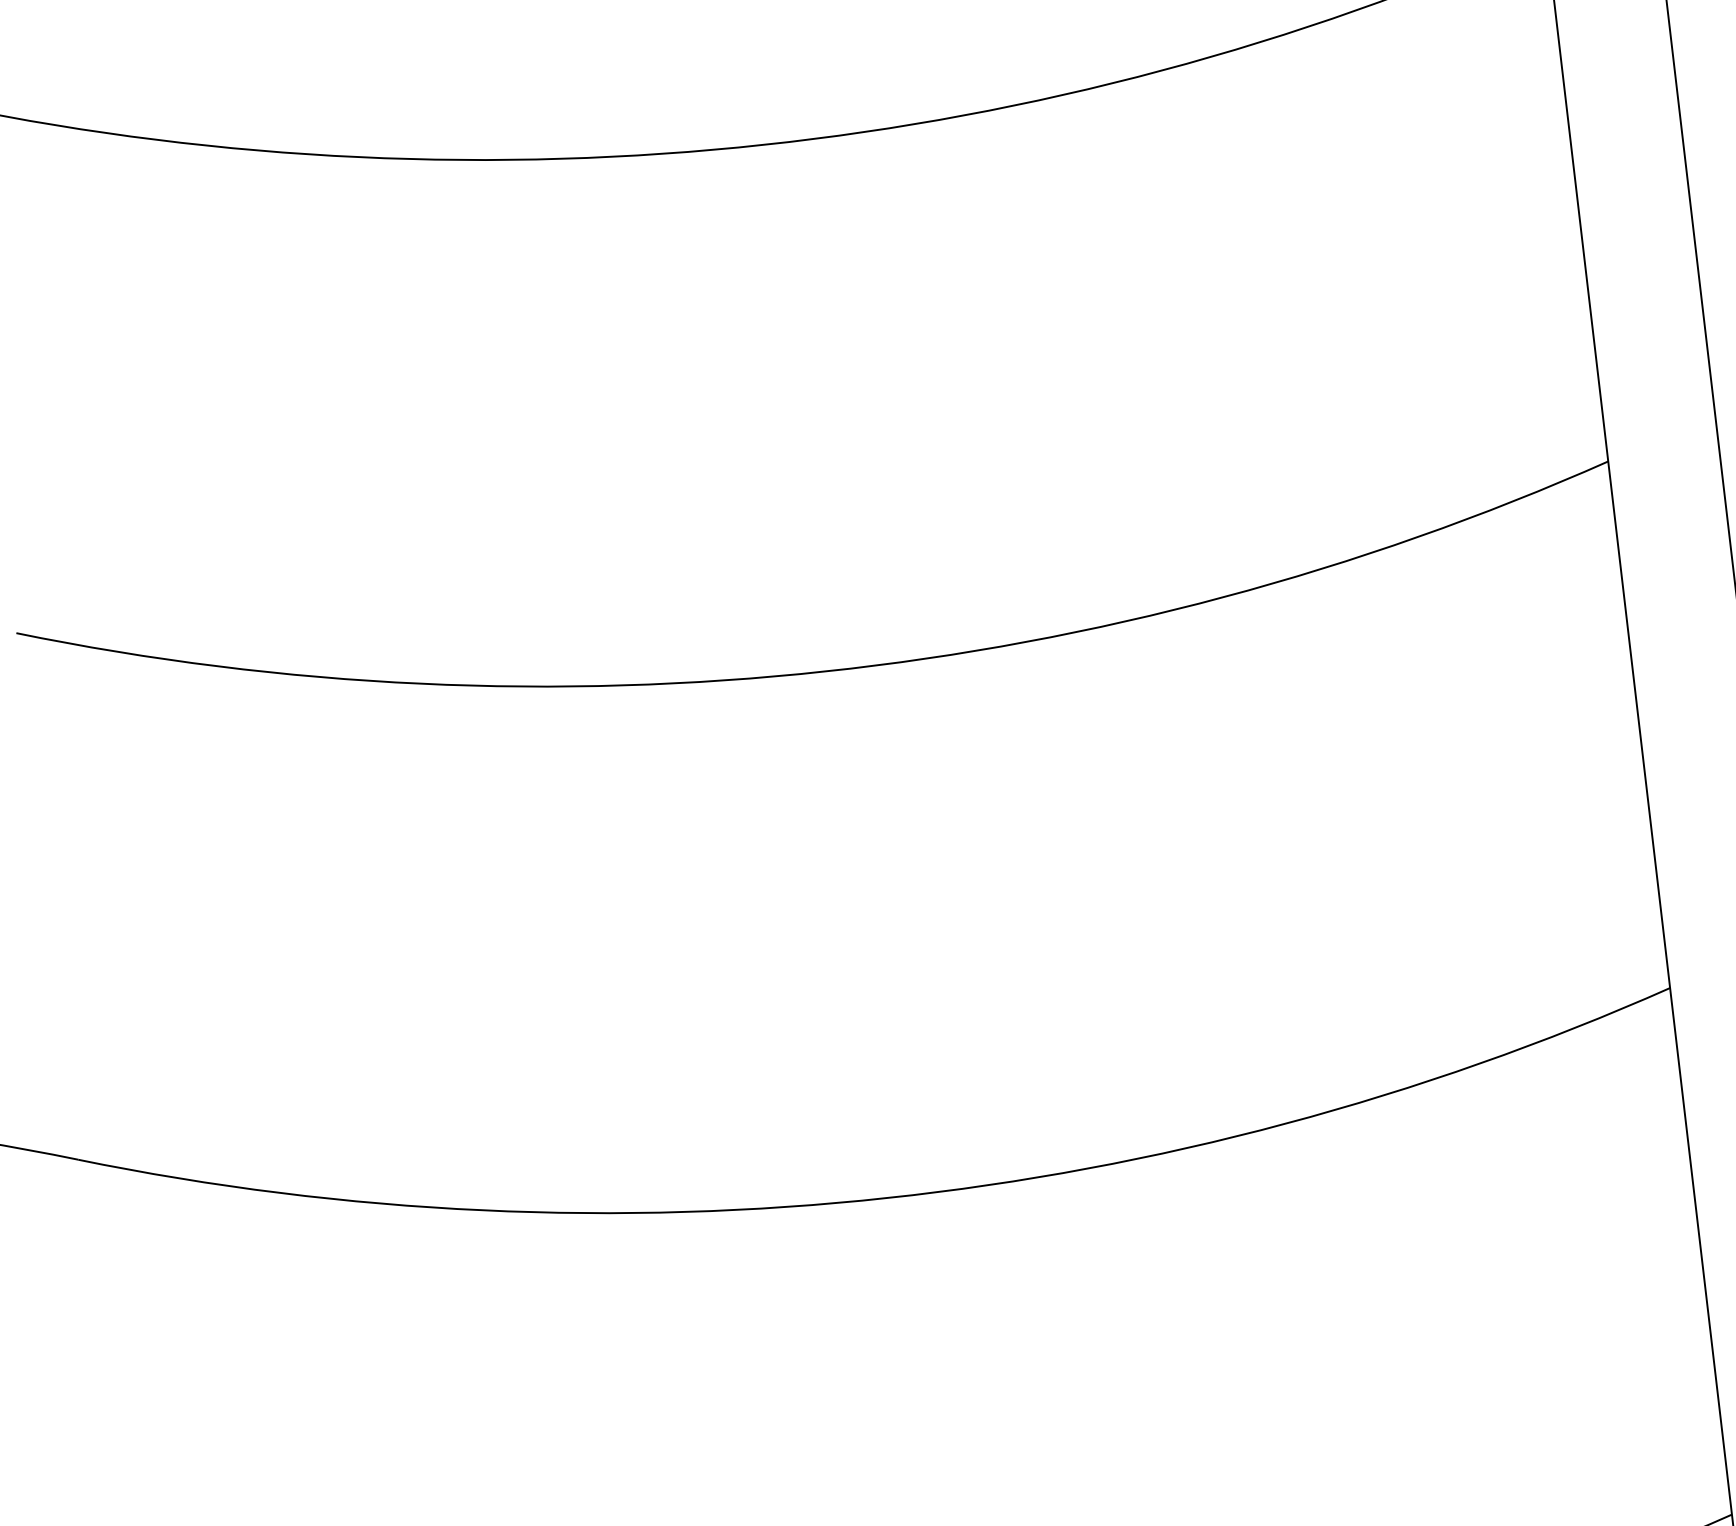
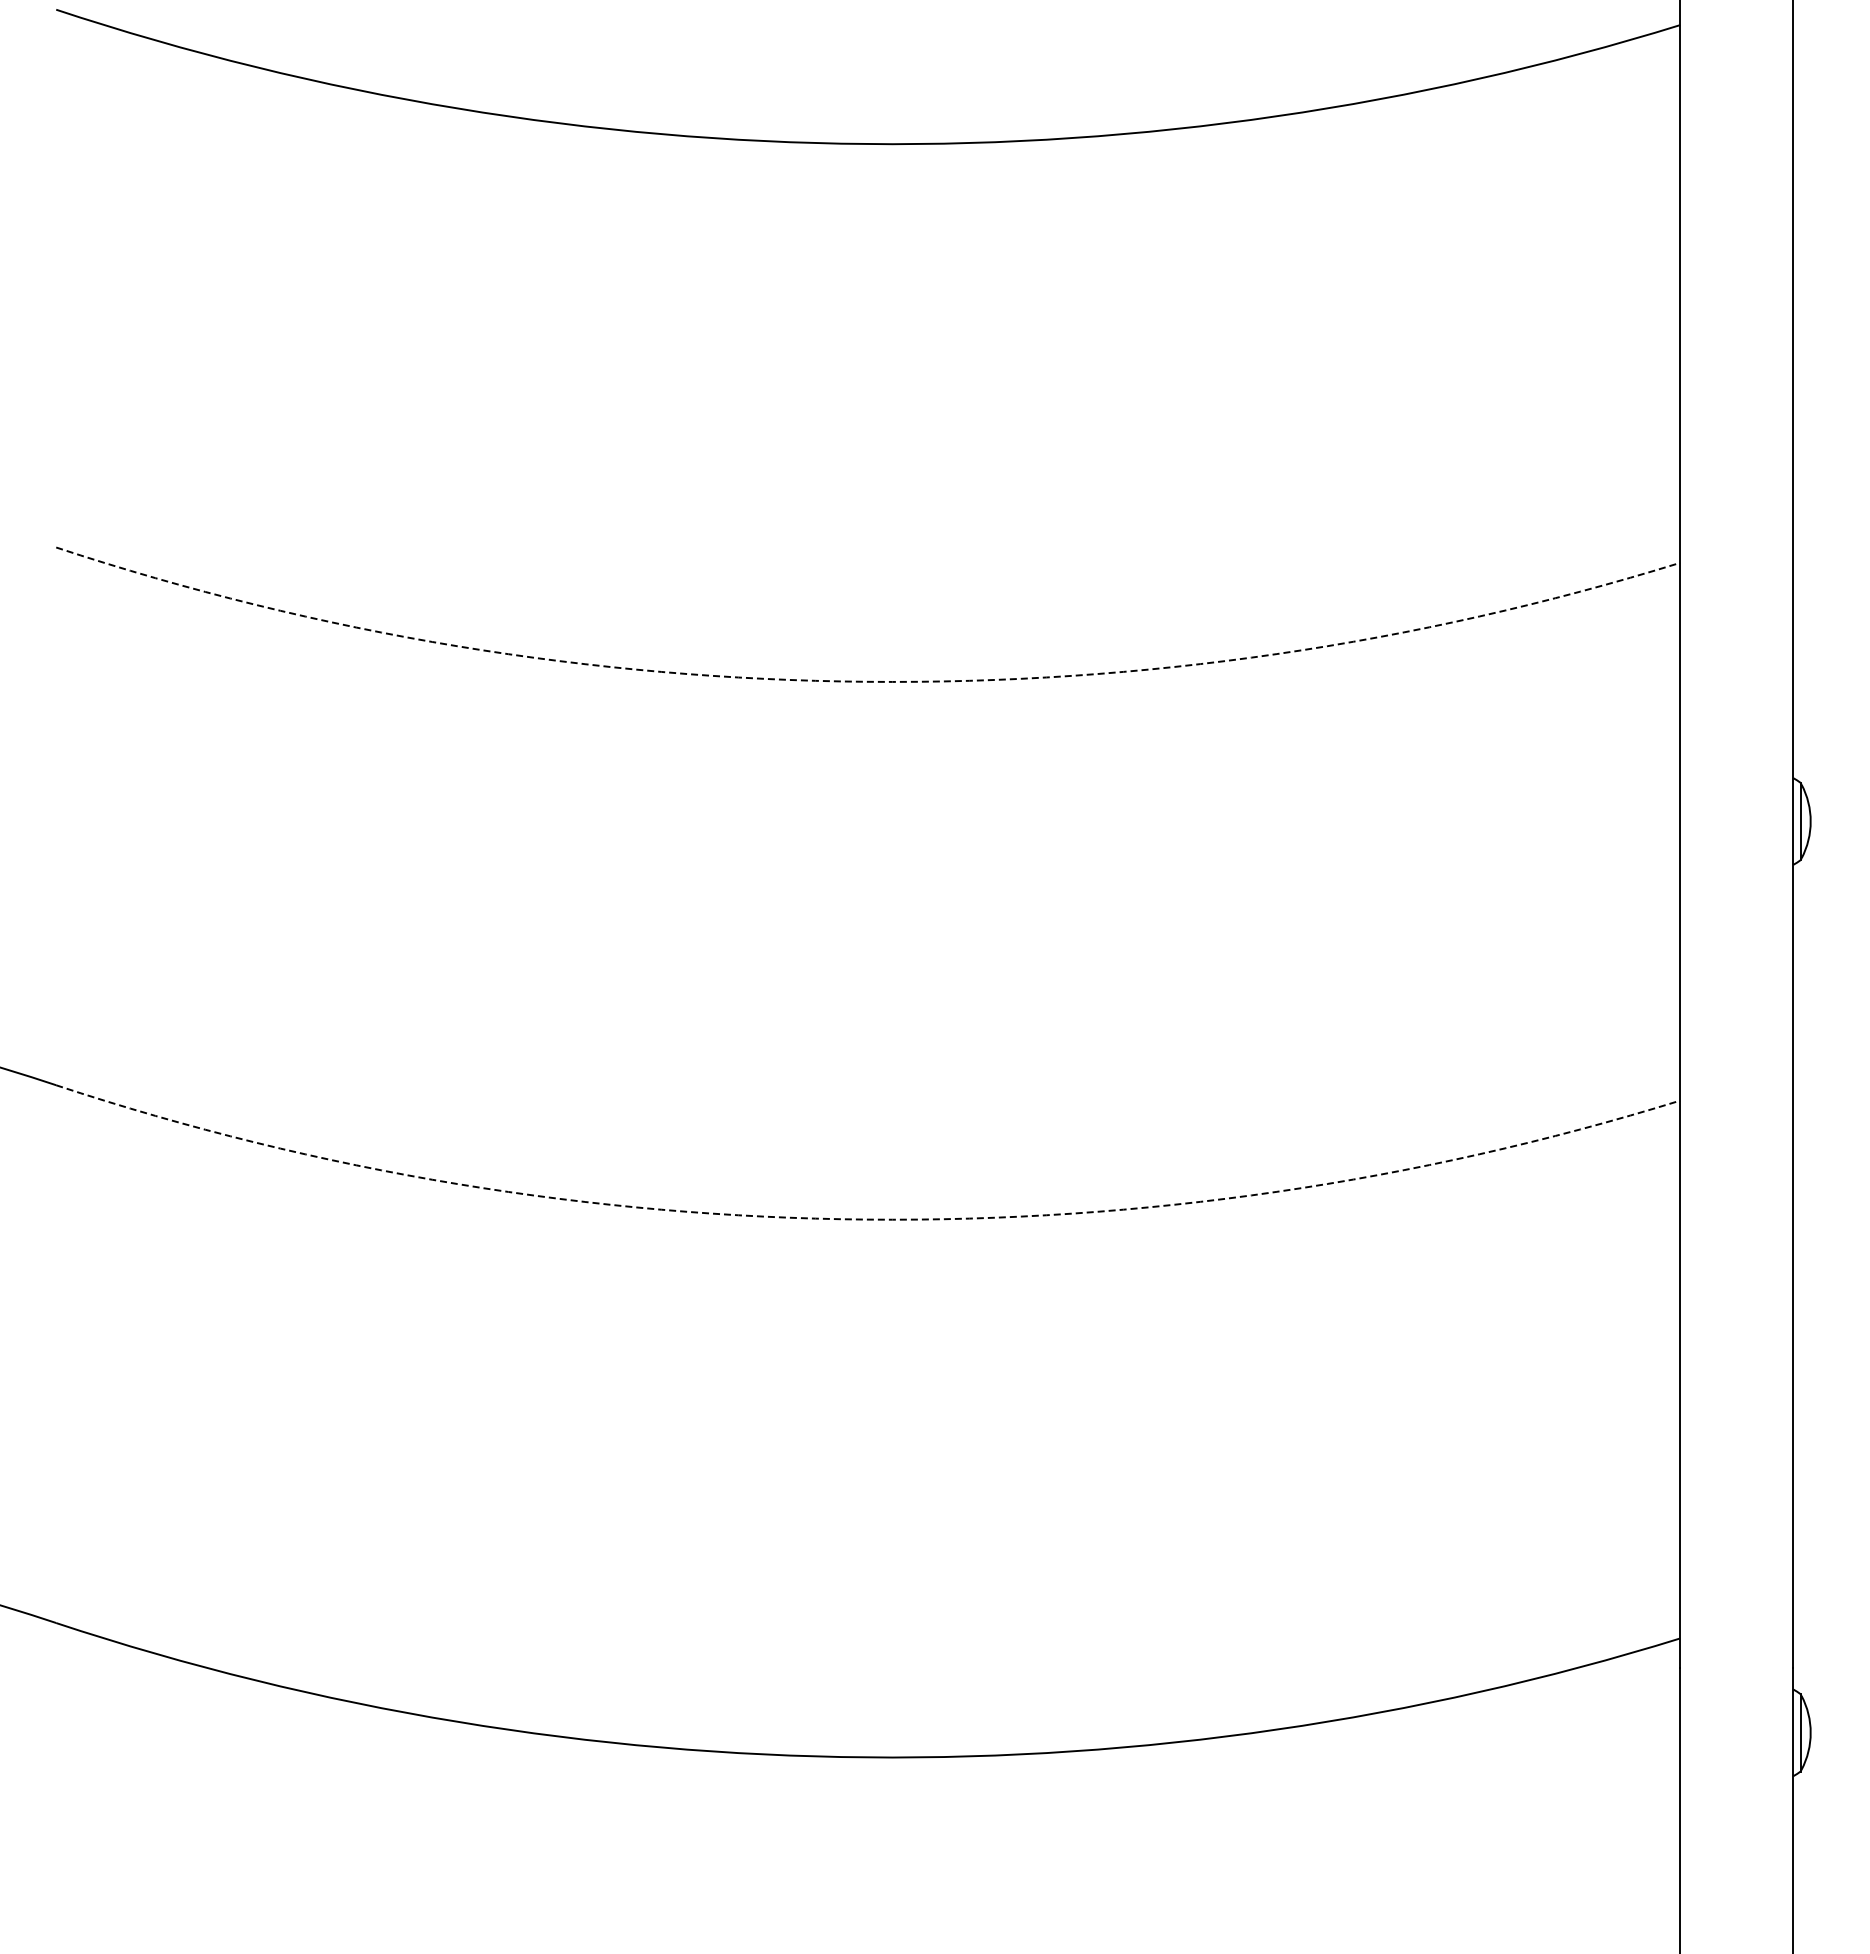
arc: (825, 671) -> (866, 681), solid -> dashed
arc: (887, 1197) -> (866, 1219), solid -> dashed

